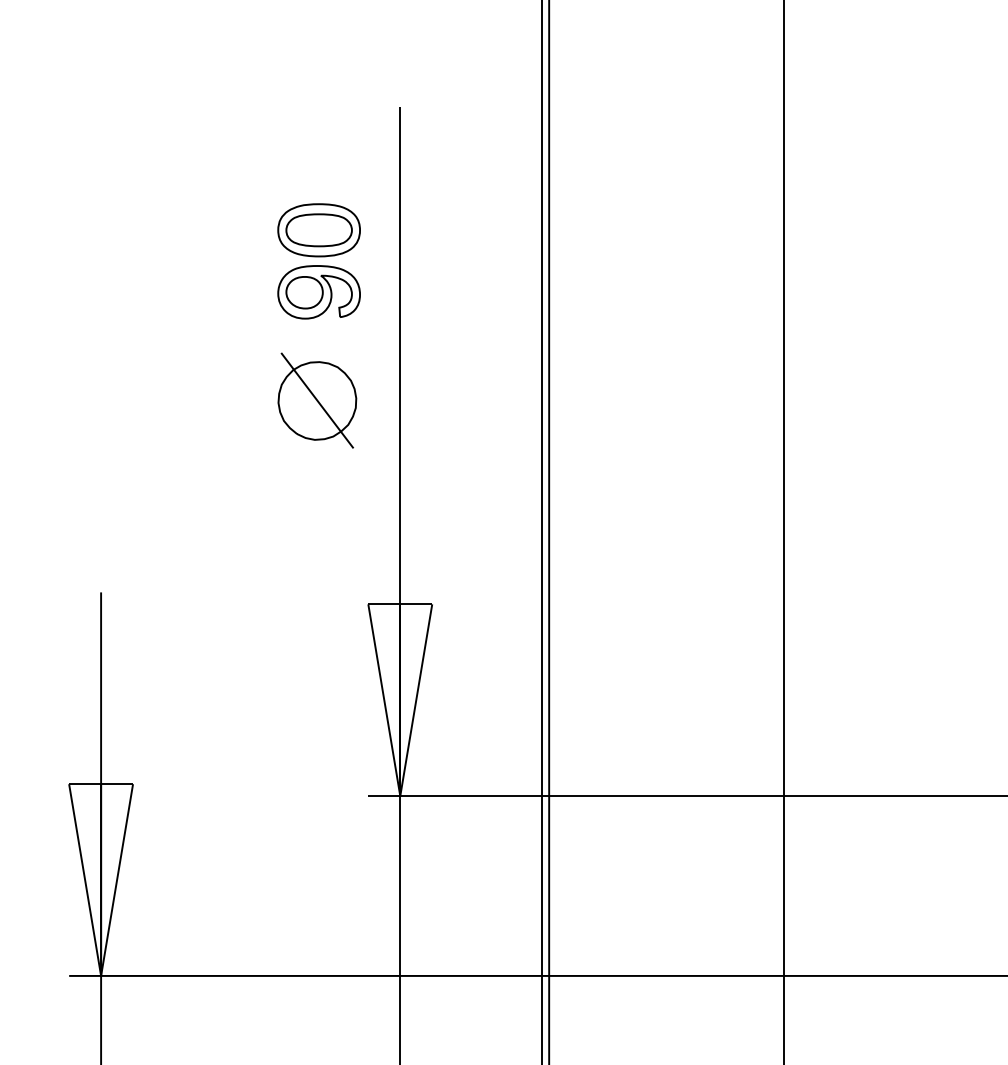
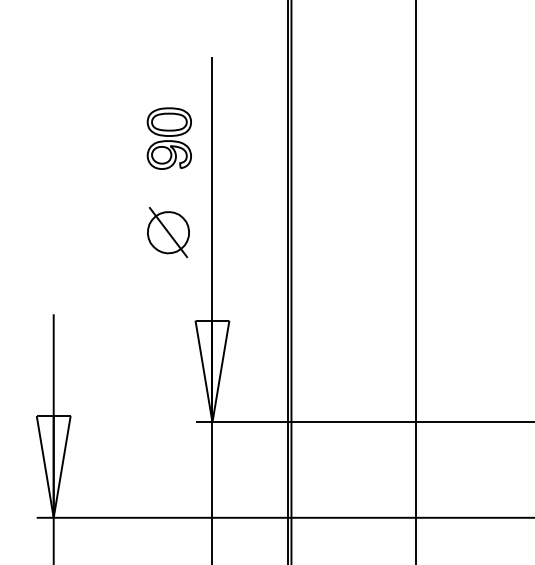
part: (317, 400) -> (168, 232), moved

